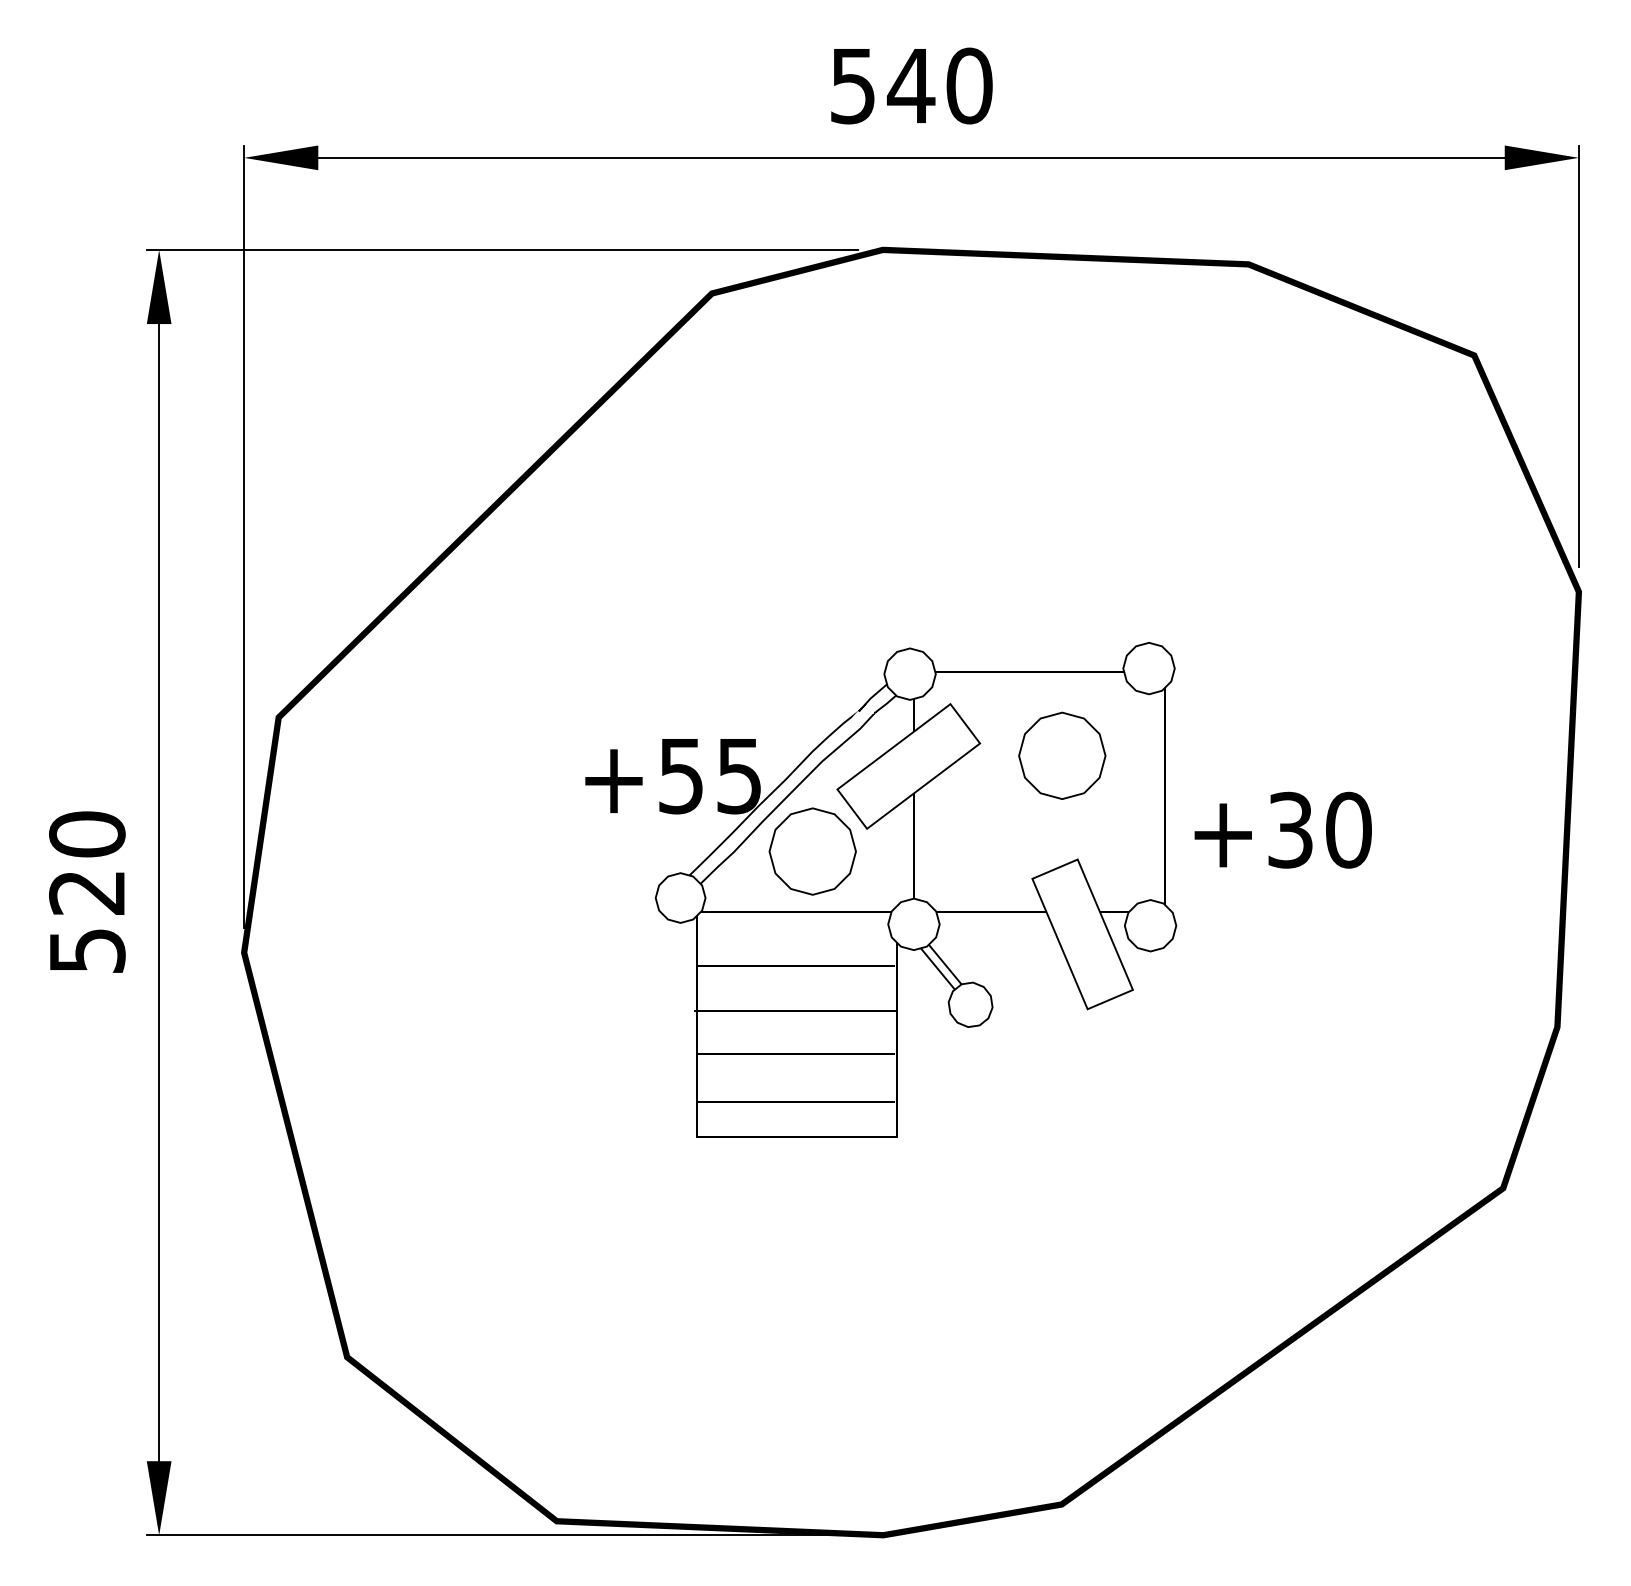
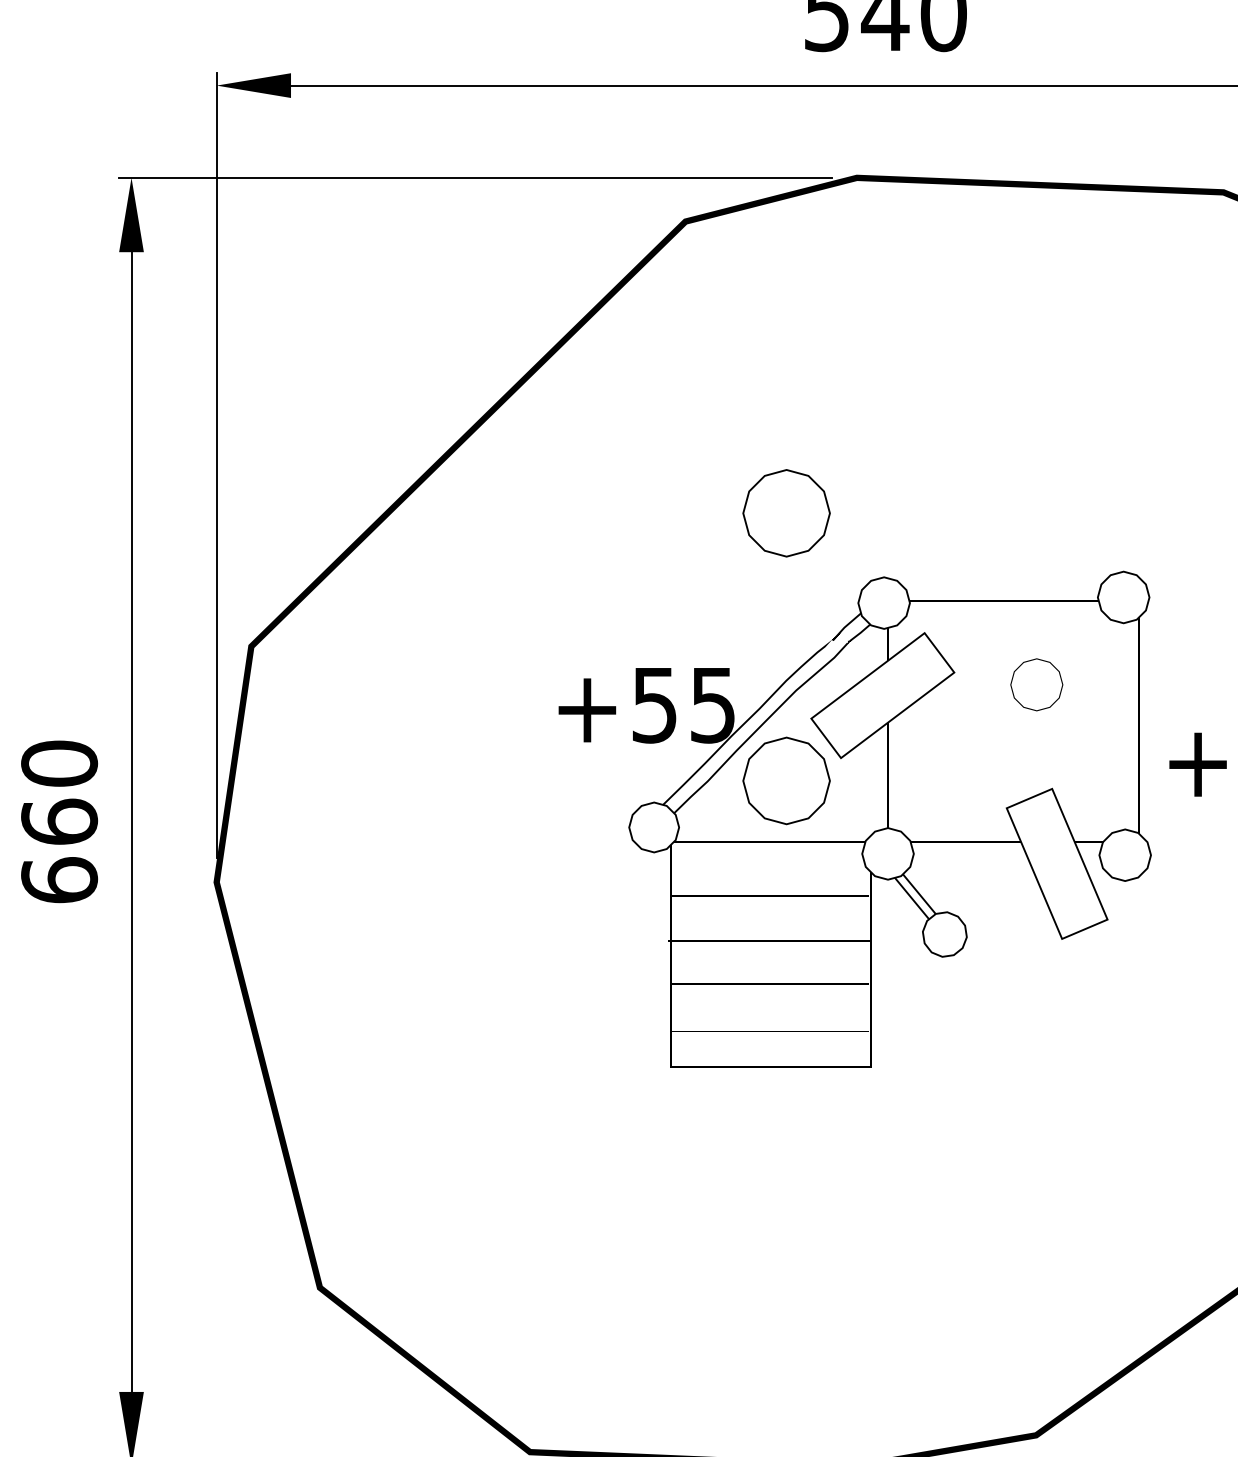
part: (812, 584) -> (786, 513), added
part: (1062, 755) -> (1036, 684), size x0.6
text: (87, 921) -> (59, 851), 520 -> 660

